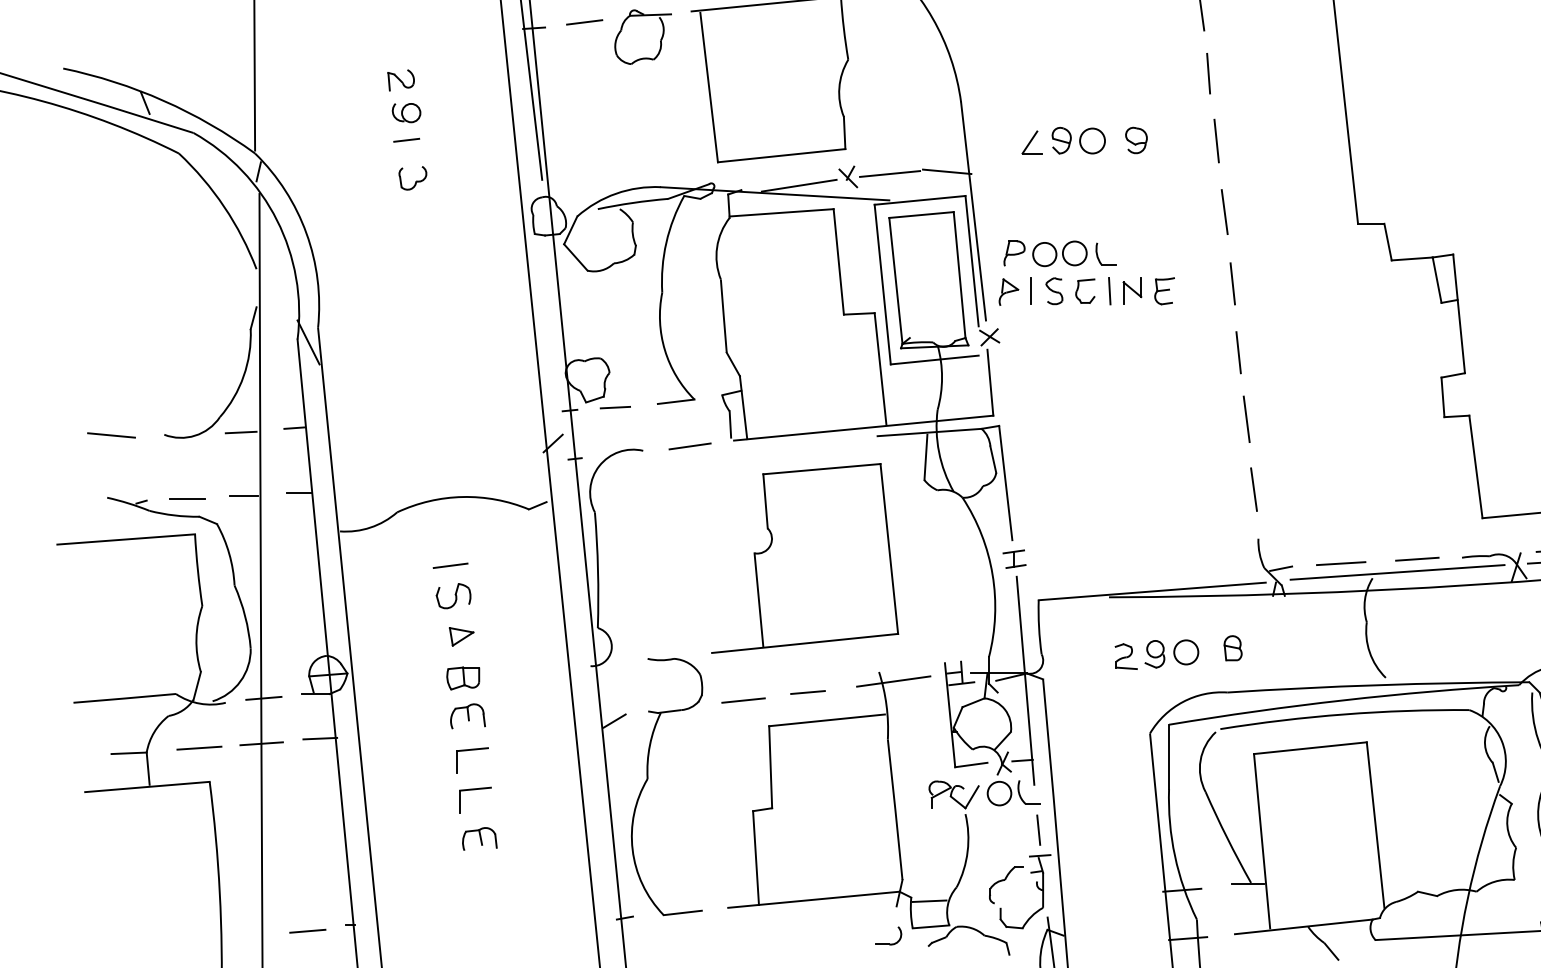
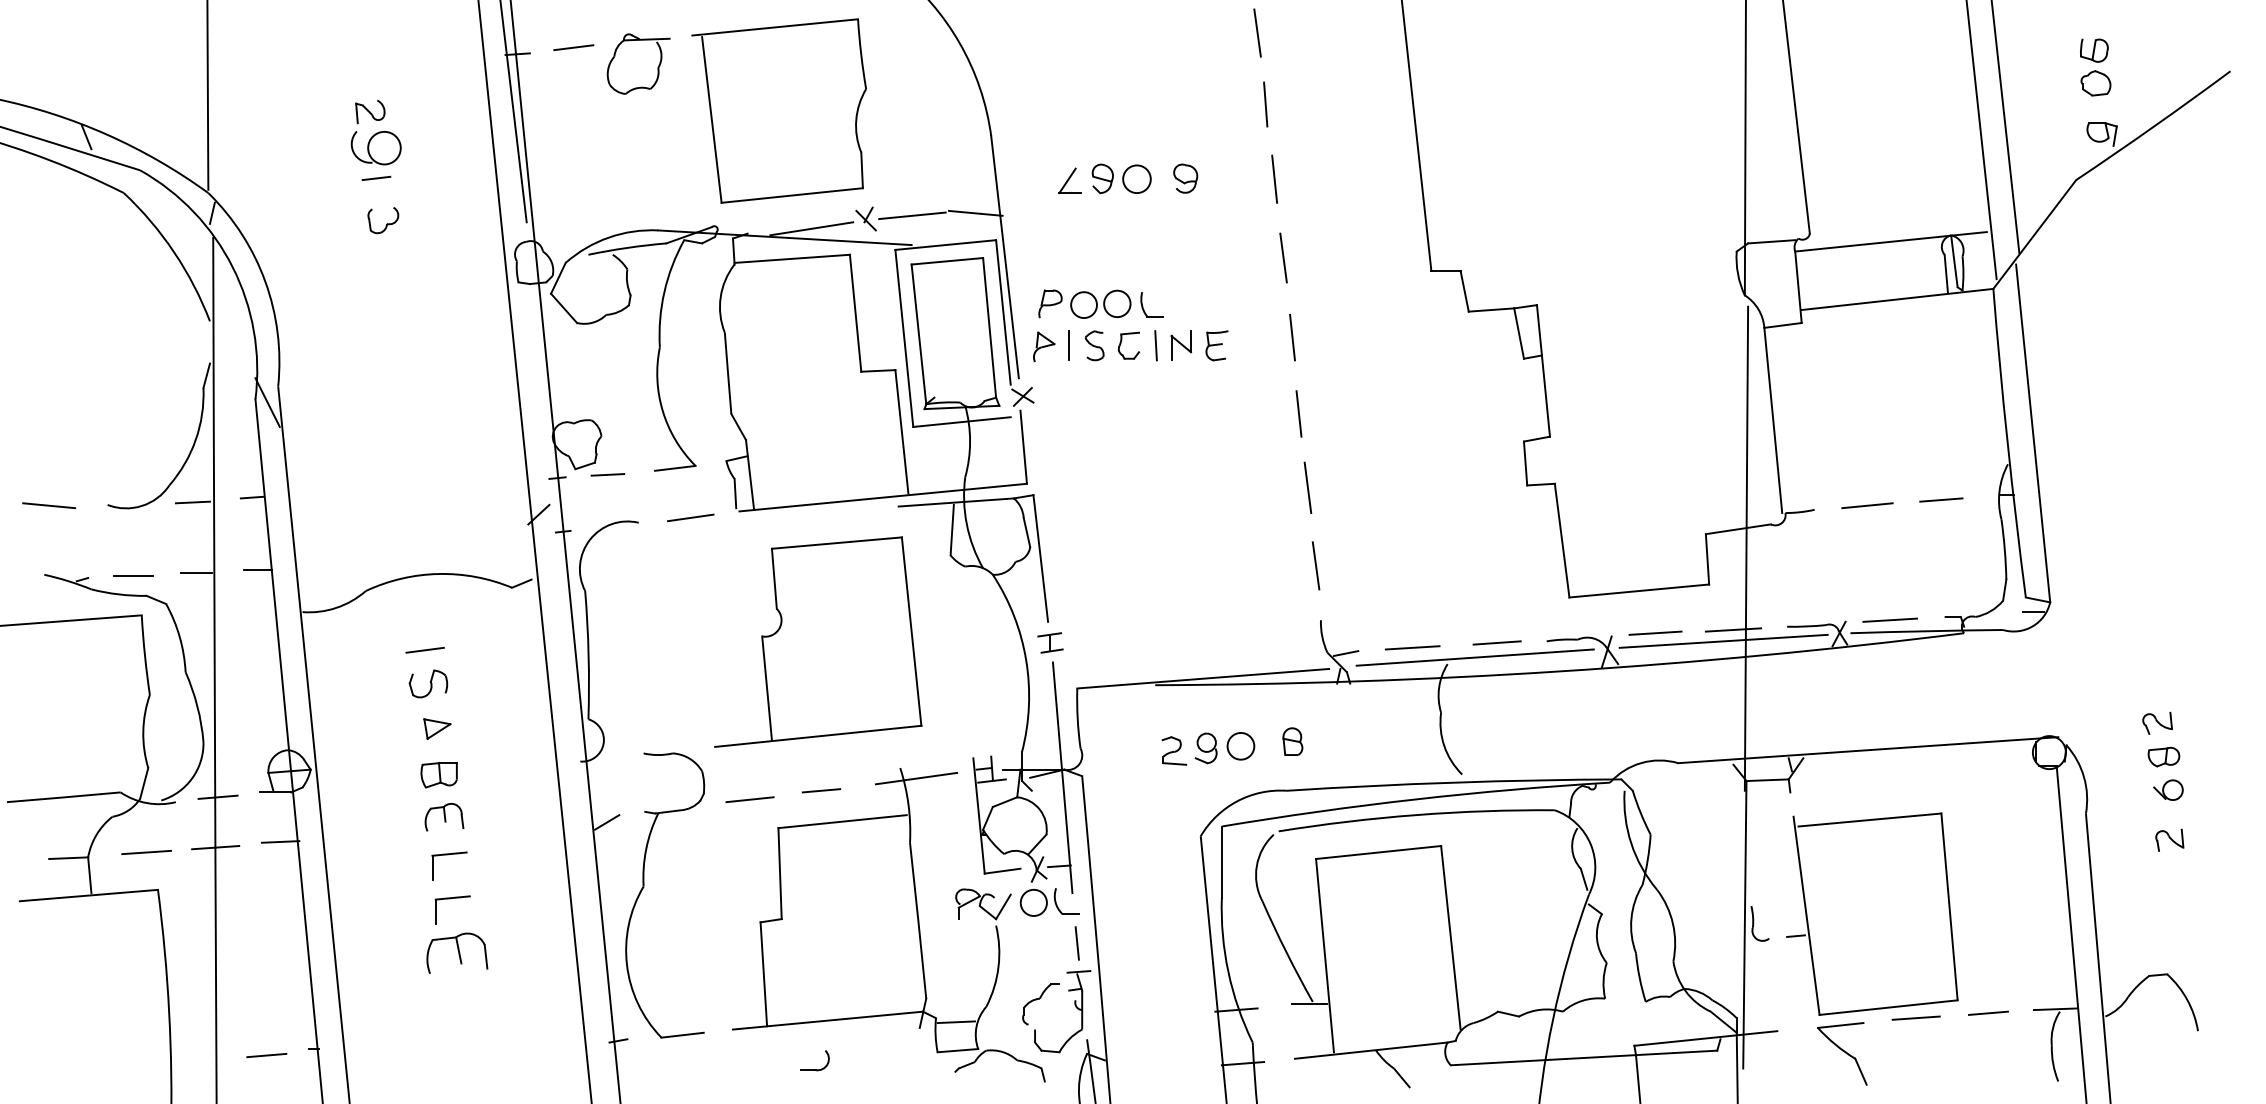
part: (406, 113) -> (376, 148), size x1.6
part: (479, 839) -> (457, 953), size x1.6
part: (888, 943) -> (814, 1069), moved

